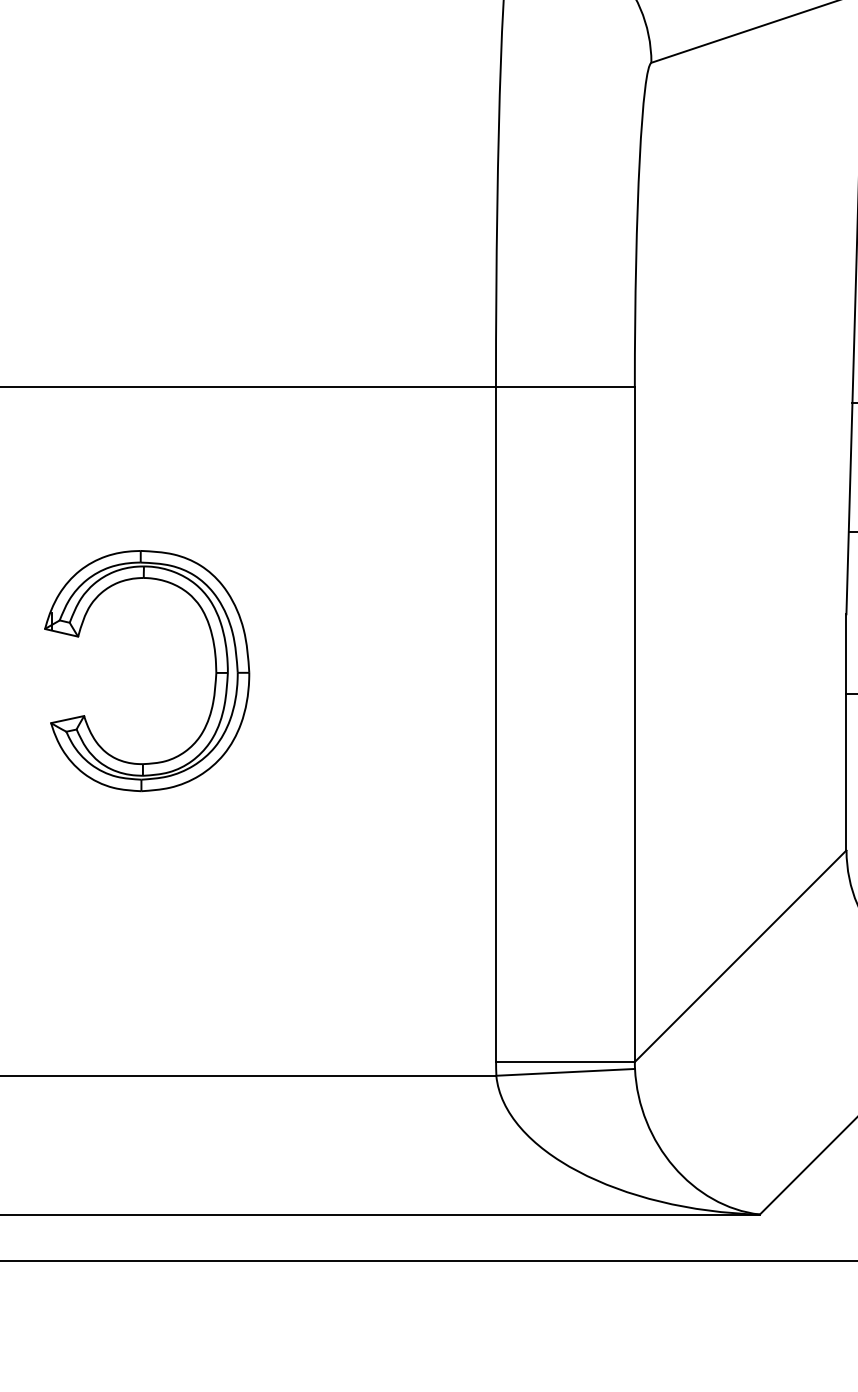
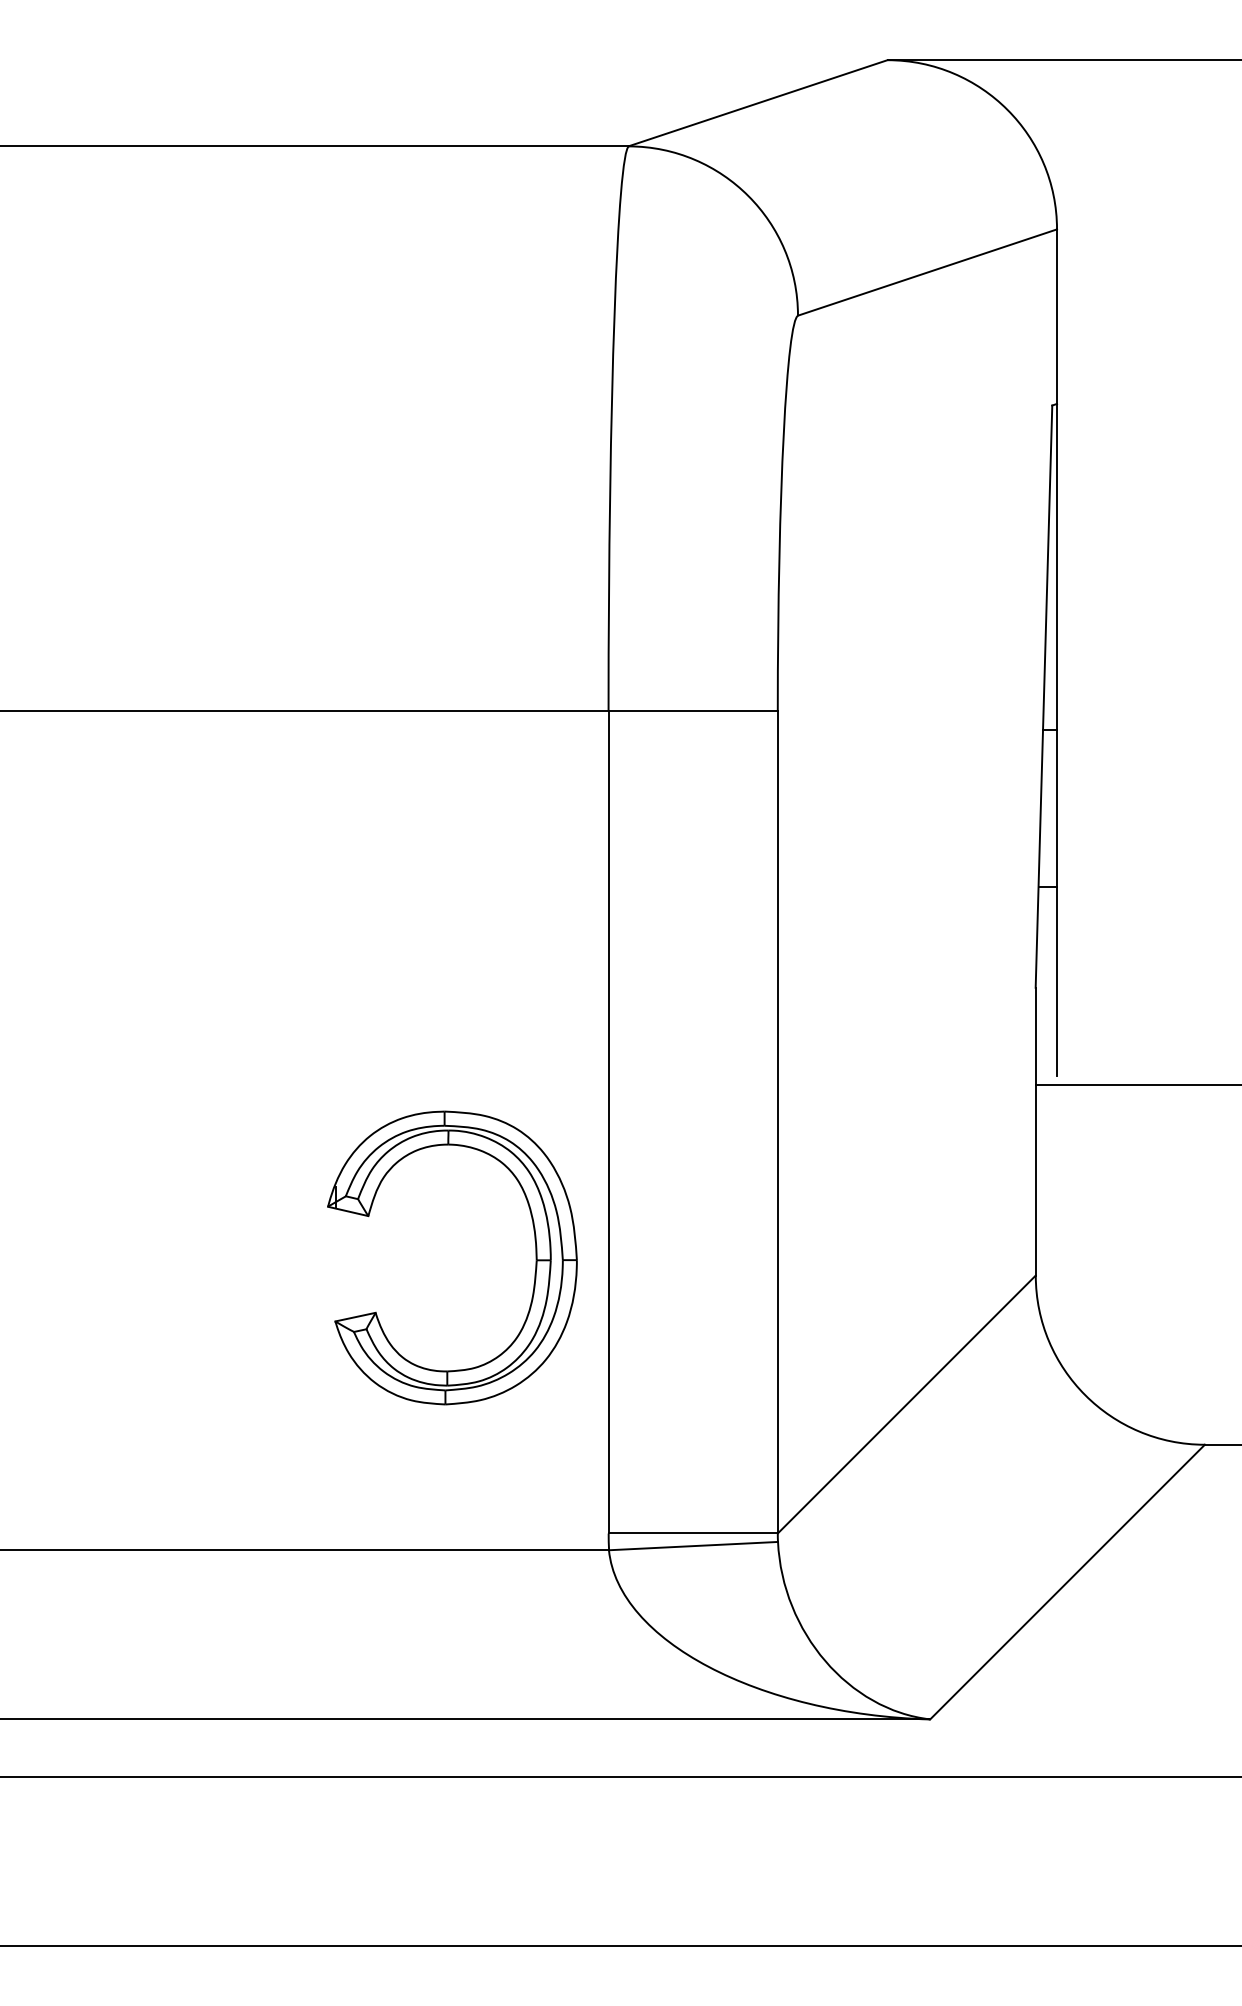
part: (215, 670) -> (535, 1257), moved

